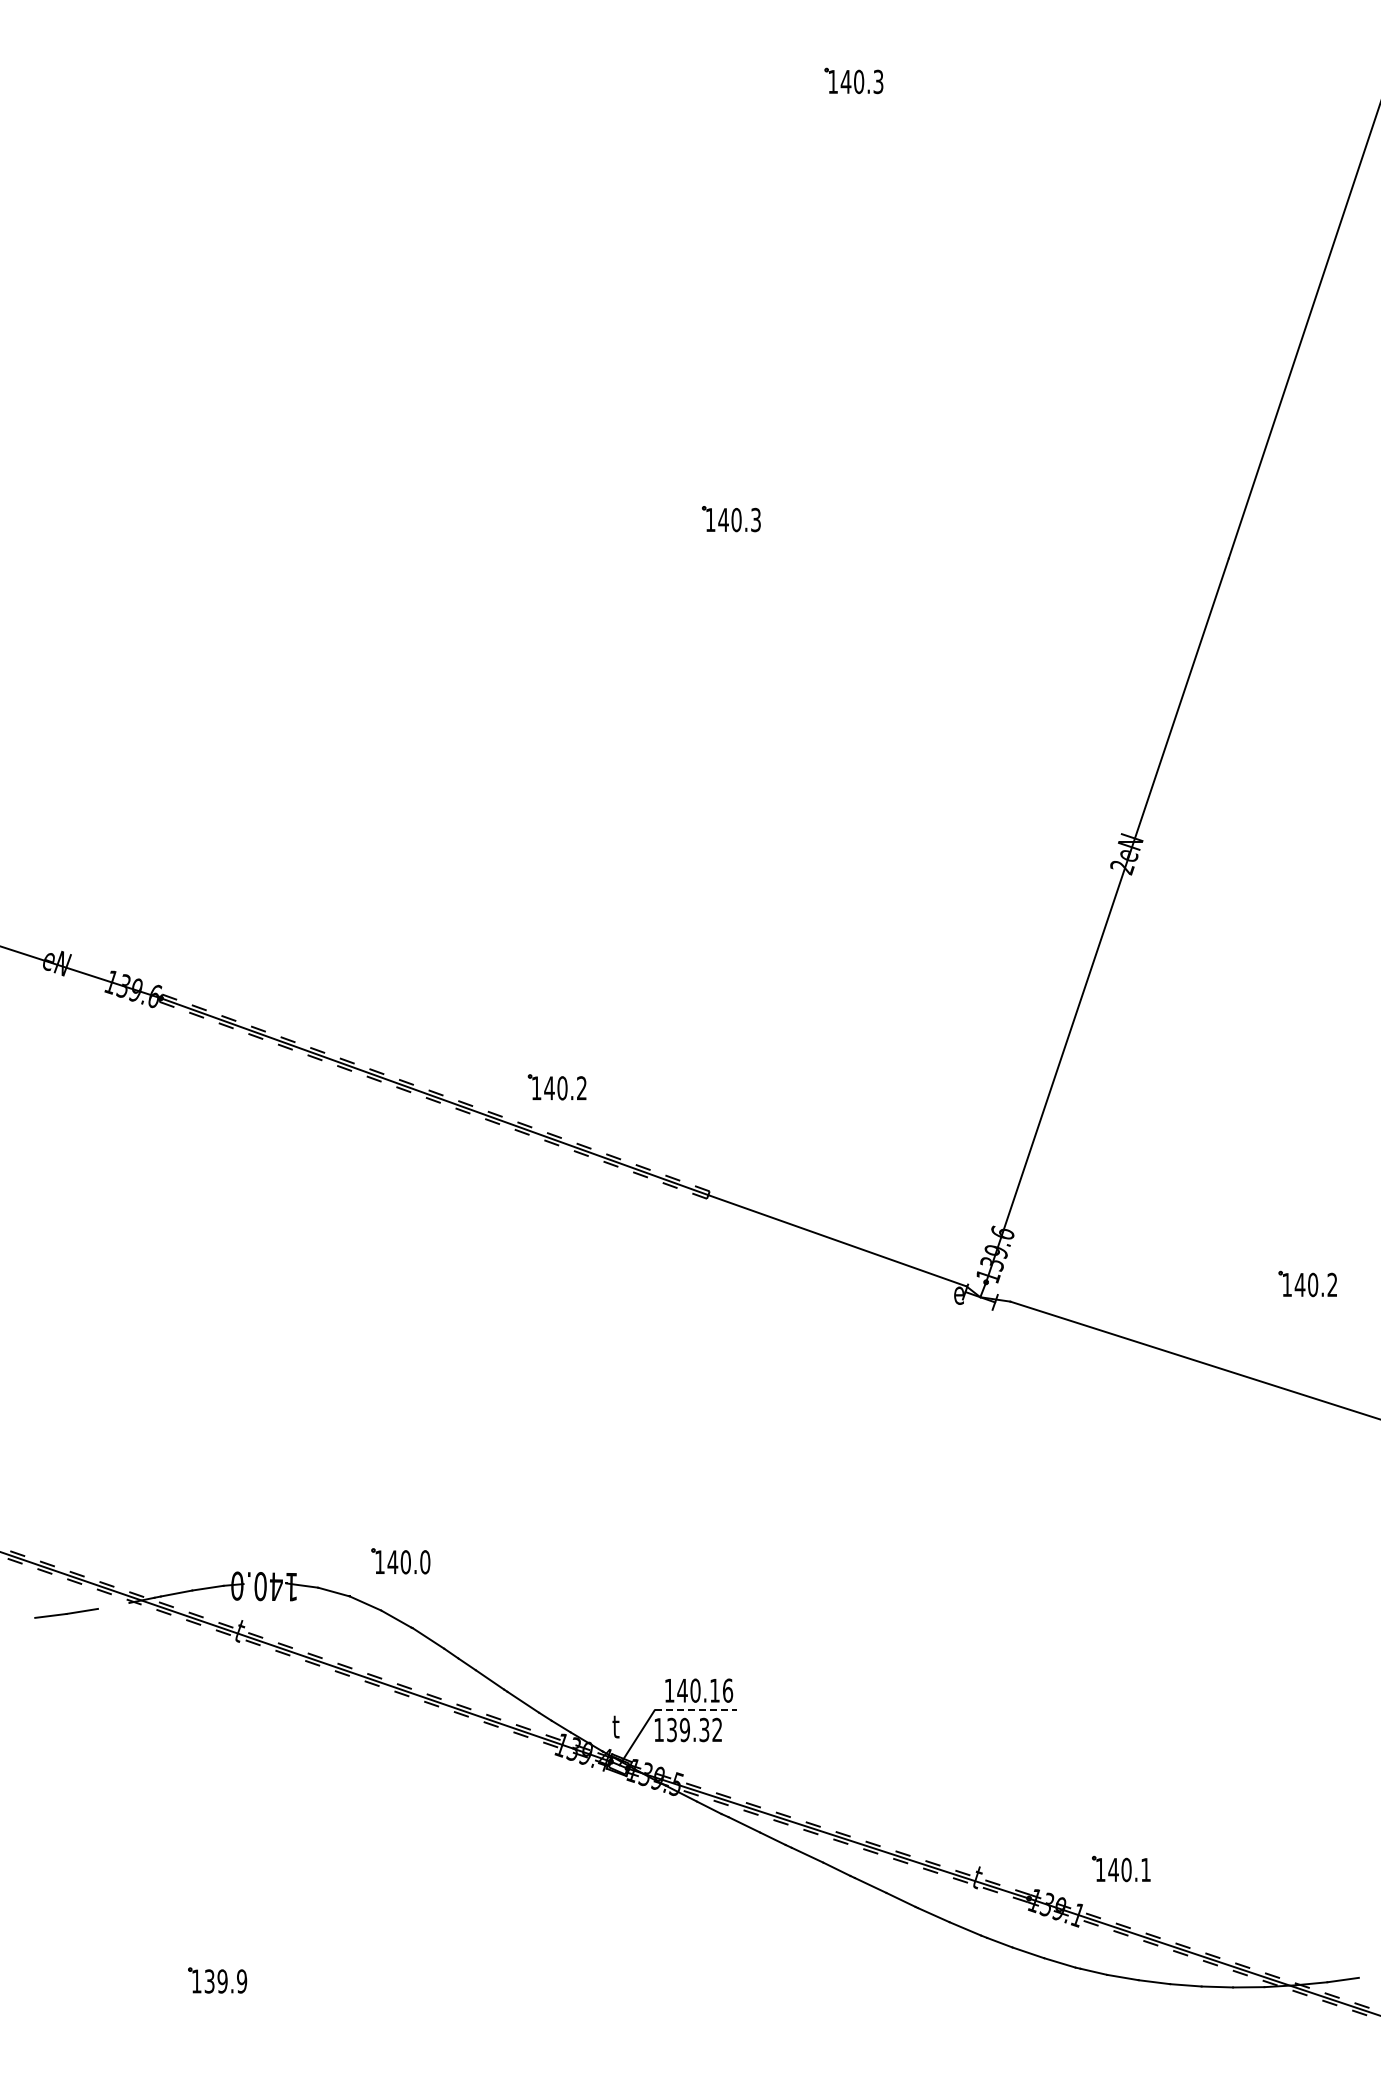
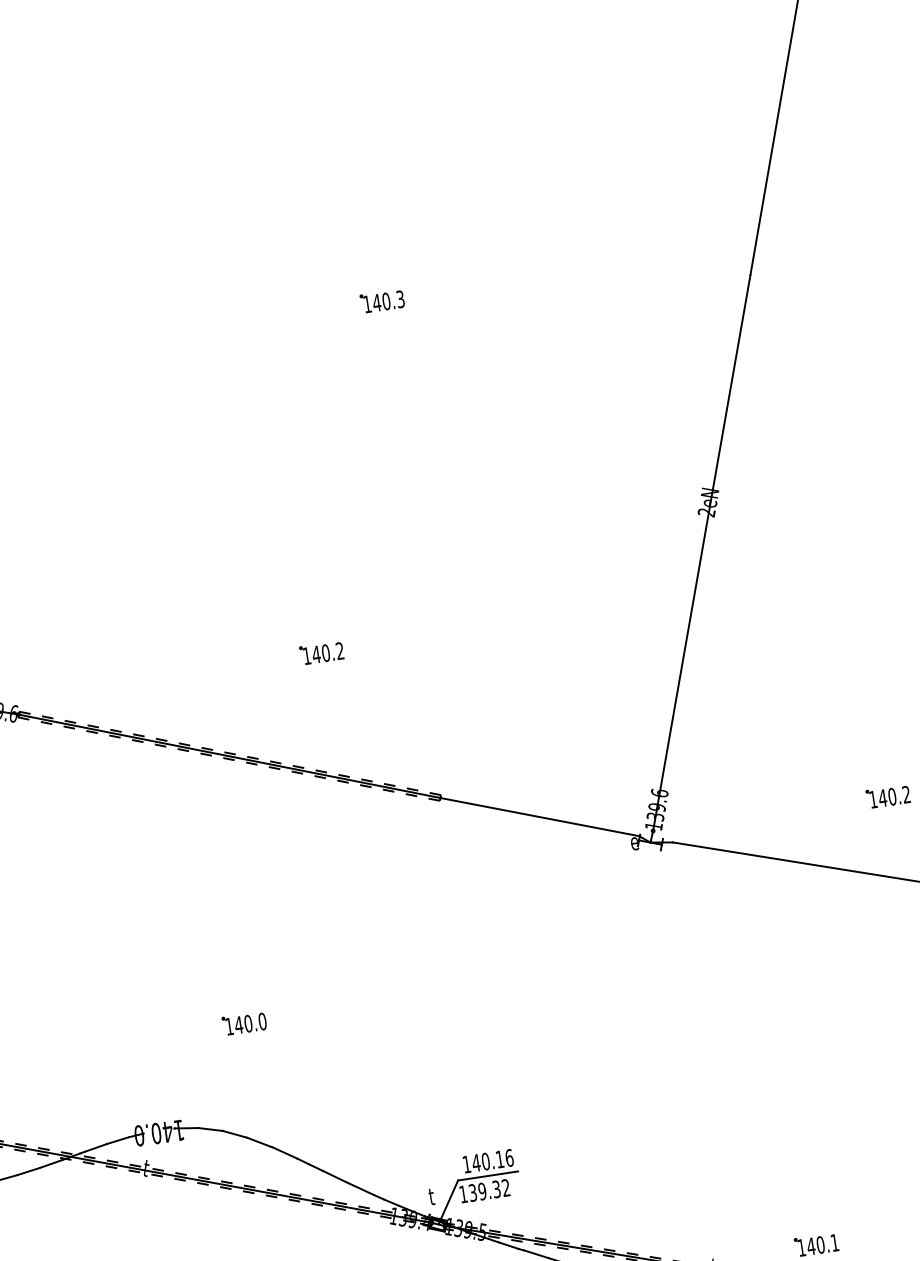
part: (556, 1087) -> (321, 653), moved
part: (400, 1561) -> (244, 1023), moved
line: (113, 1605) -> (51, 1163), added
line: (696, 1710) -> (488, 1175), dashed -> solid

